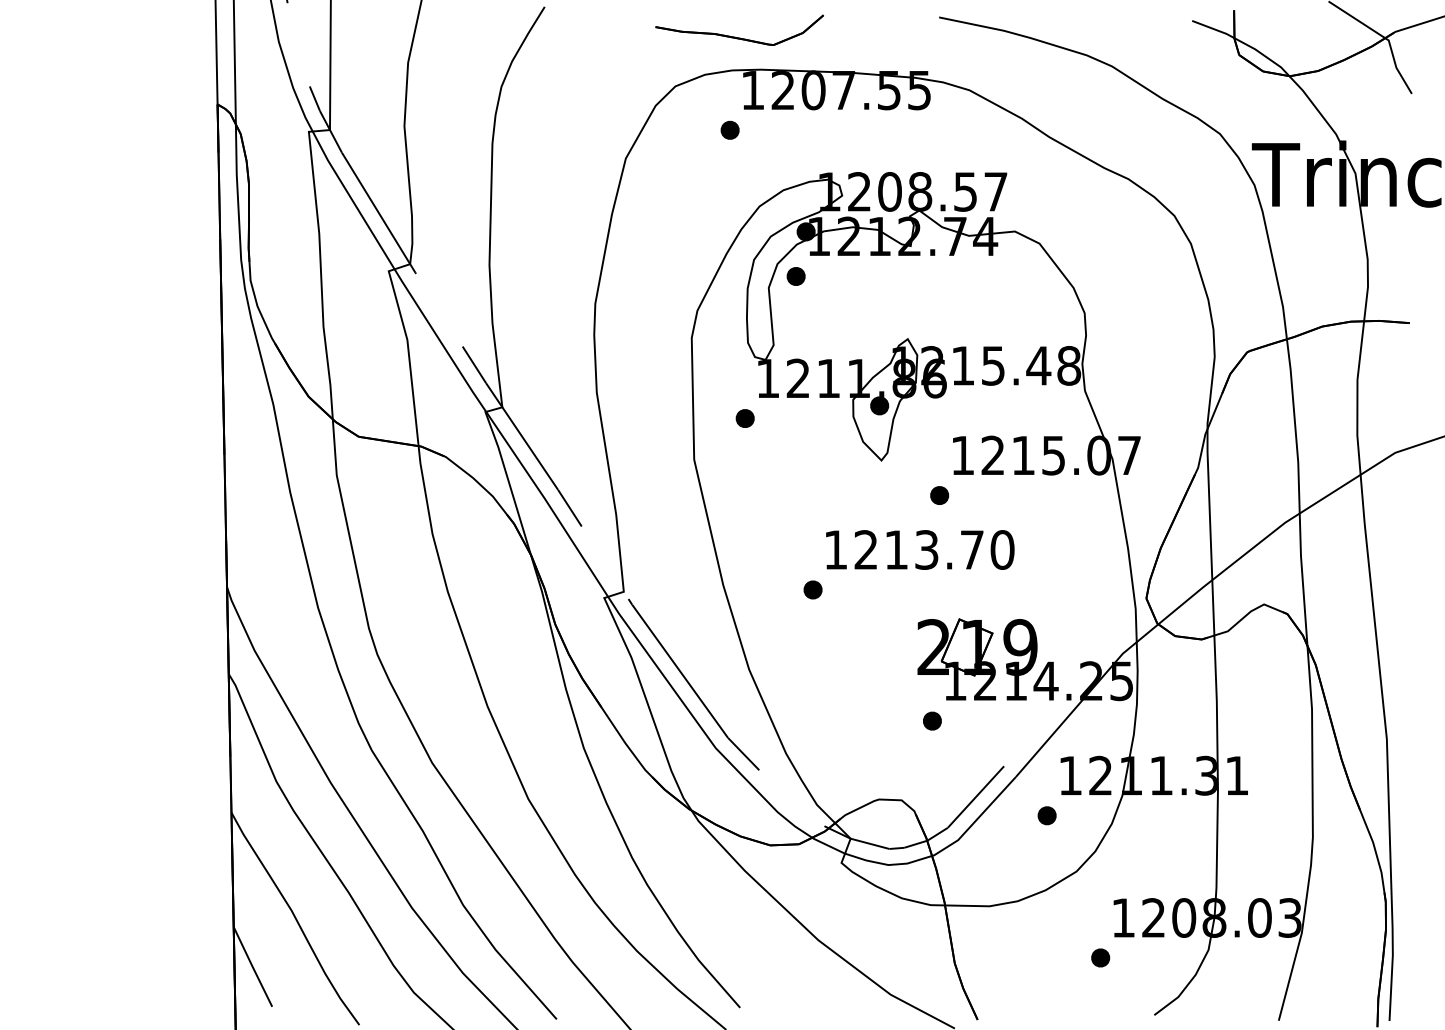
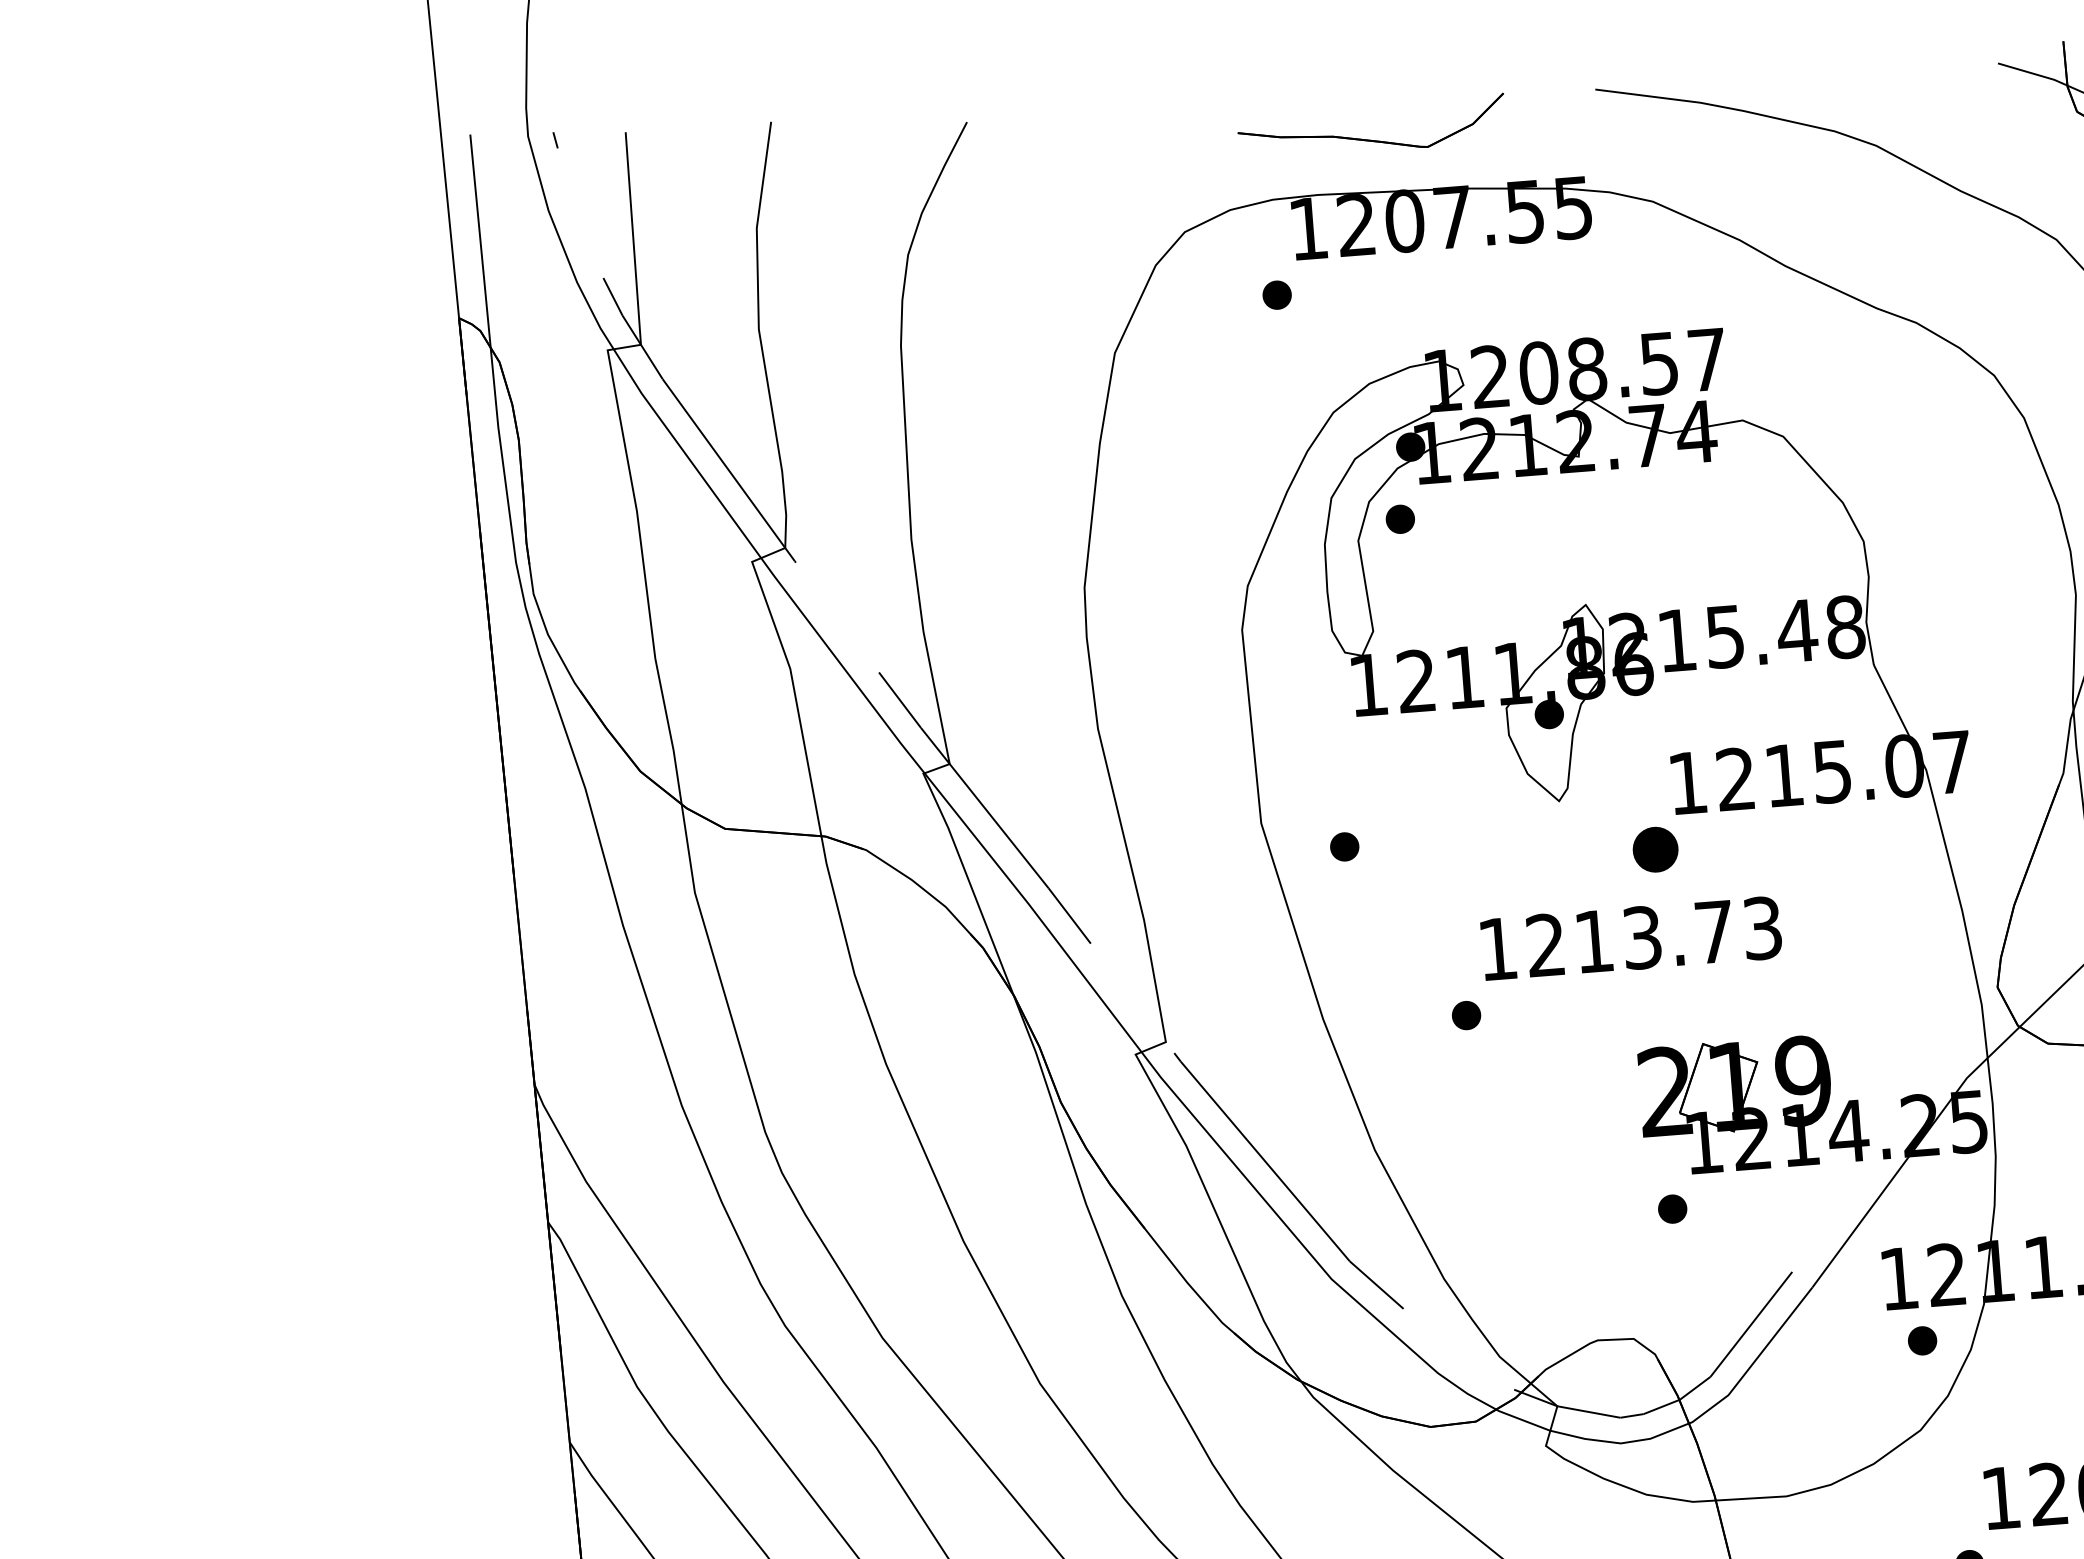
part: (739, 37) -> (1372, 139), moved
part: (744, 418) -> (1343, 846), moved
part: (939, 495) -> (1655, 849), size x1.6
text: (1002, 549) -> (1762, 927), 1213.70 -> 1213.73
part: (1046, 815) -> (1921, 1340), moved

